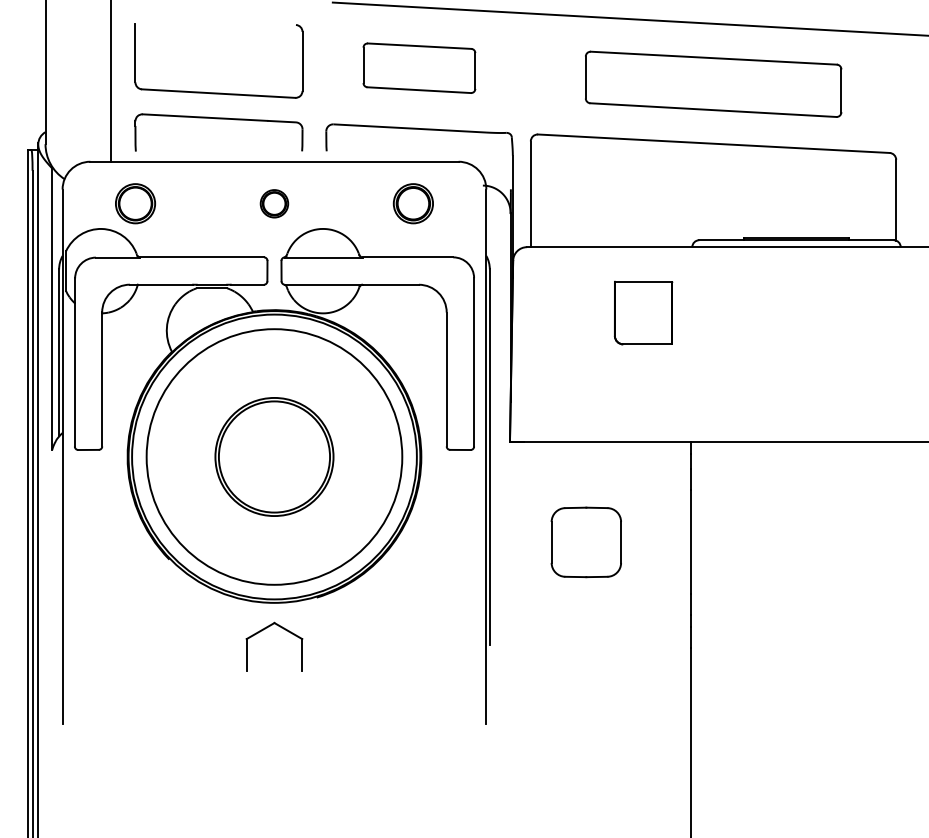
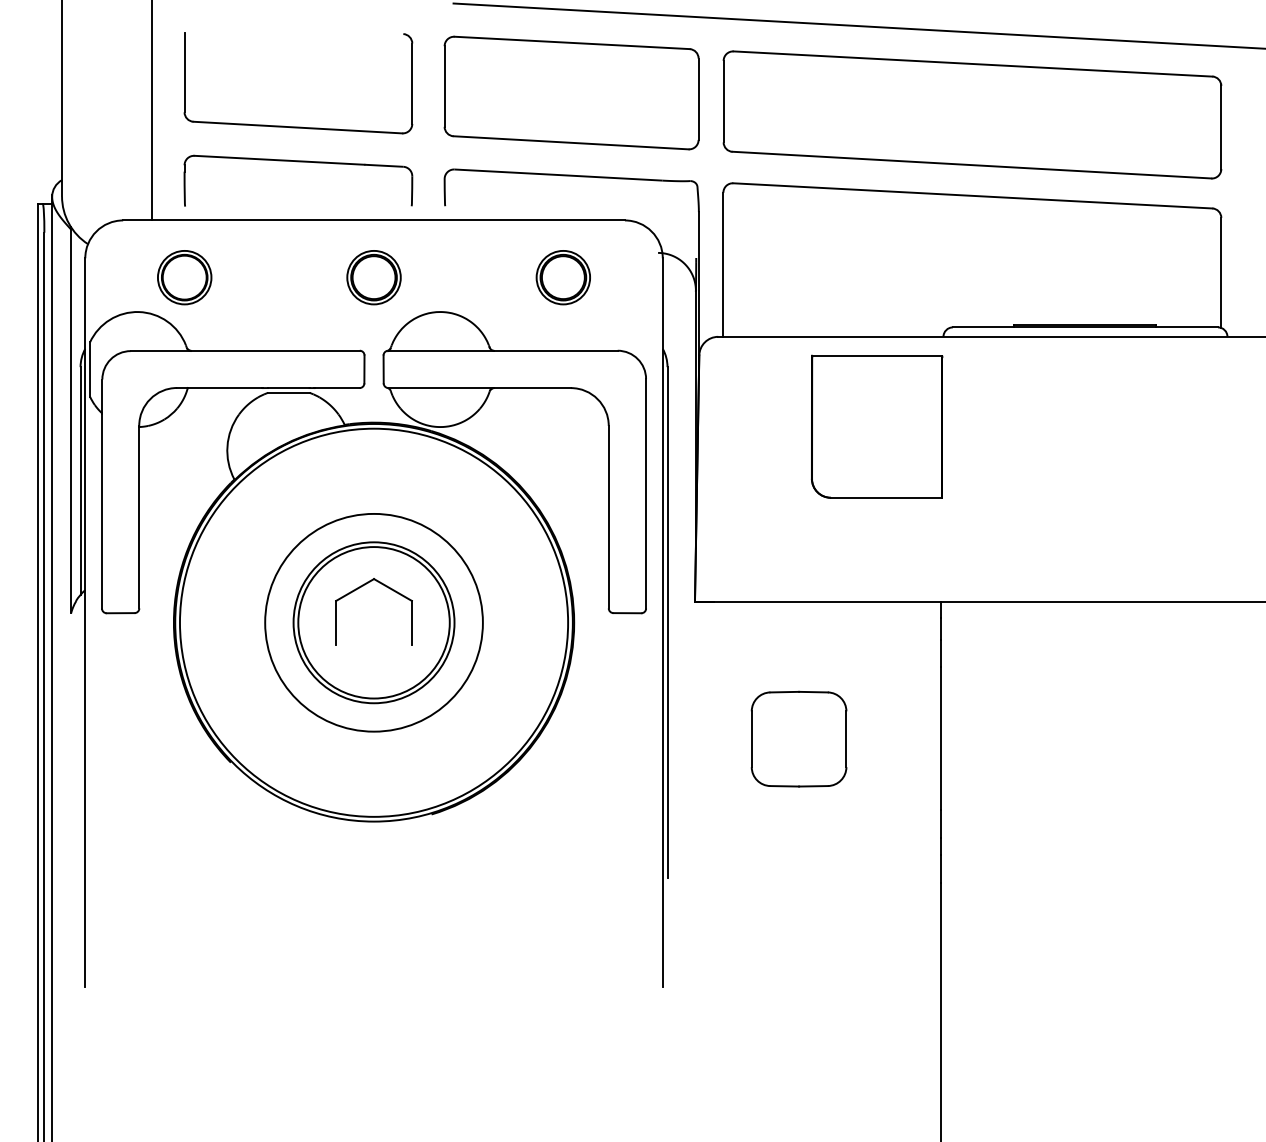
part: (419, 67) -> (571, 92), size x1.67
part: (713, 84) -> (972, 114), size x1.43
part: (274, 203) -> (373, 277), size x1.43
part: (643, 312) -> (876, 426), size x1.67
circle: (274, 456) -> (373, 622), size x0.62
part: (263, 630) -> (358, 589), moved

